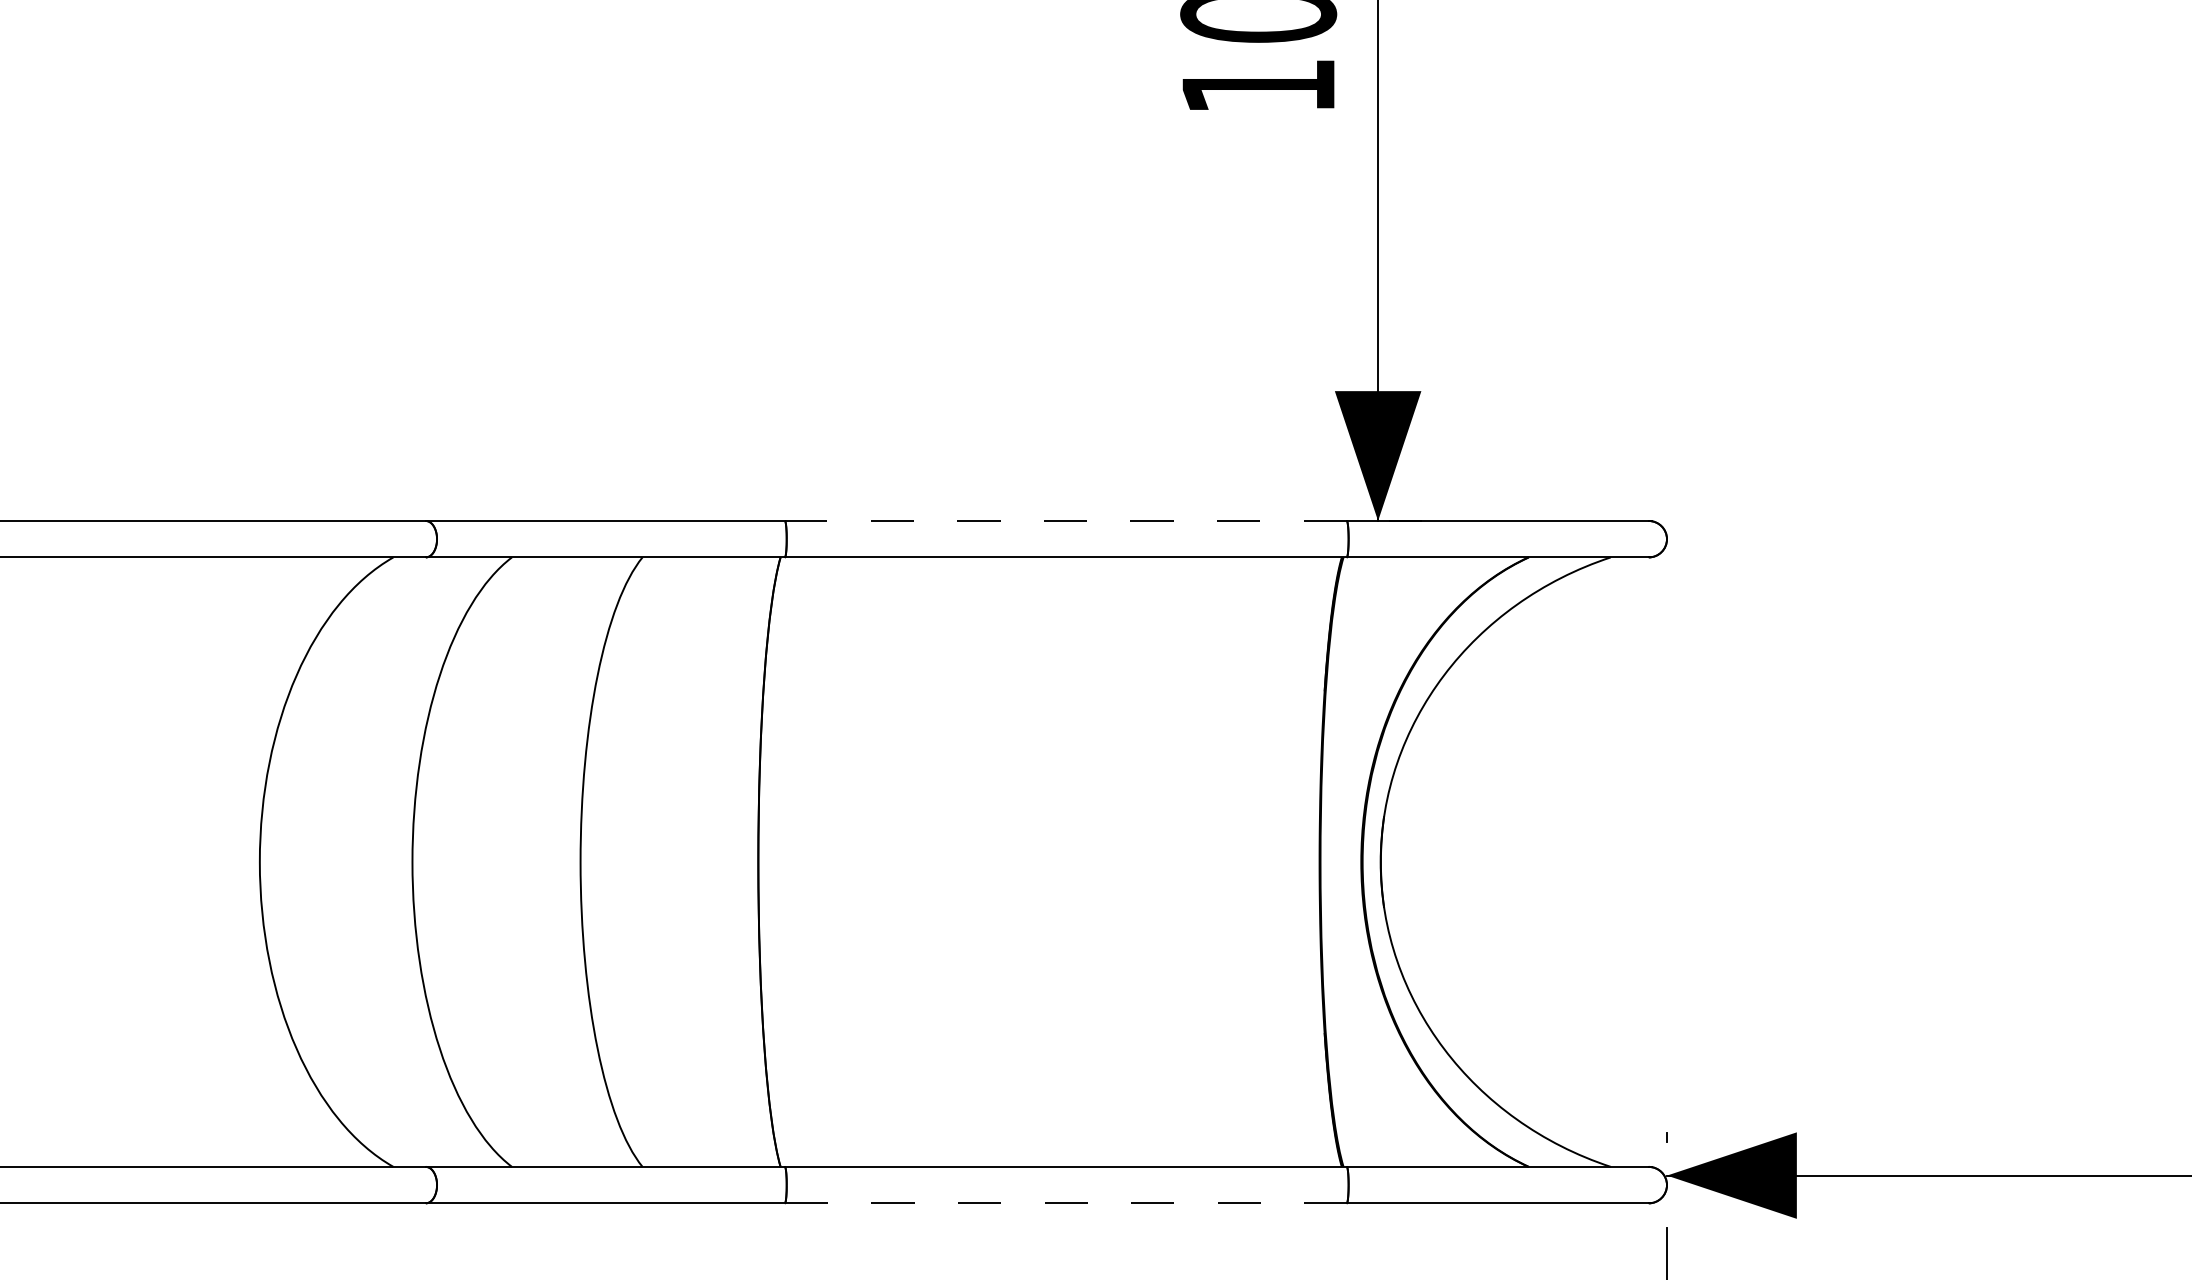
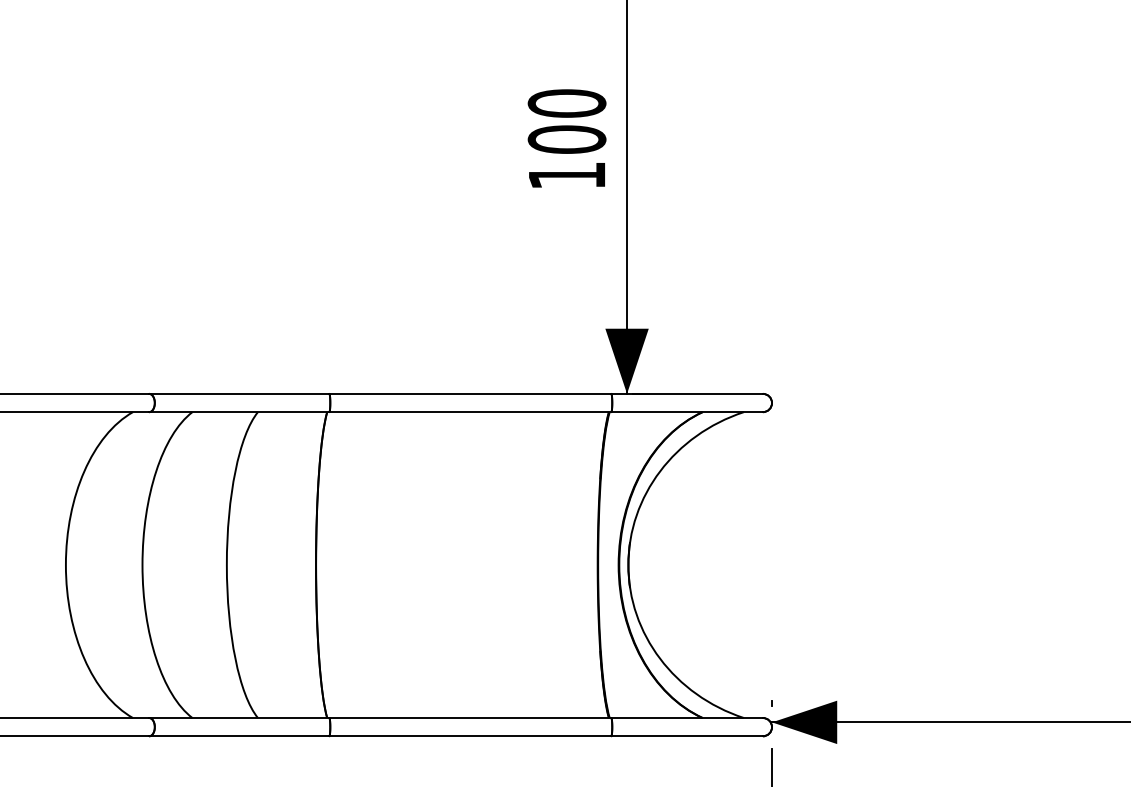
line: (1066, 520) -> (470, 393), dashed -> solid
line: (1066, 1203) -> (470, 736), dashed -> solid

